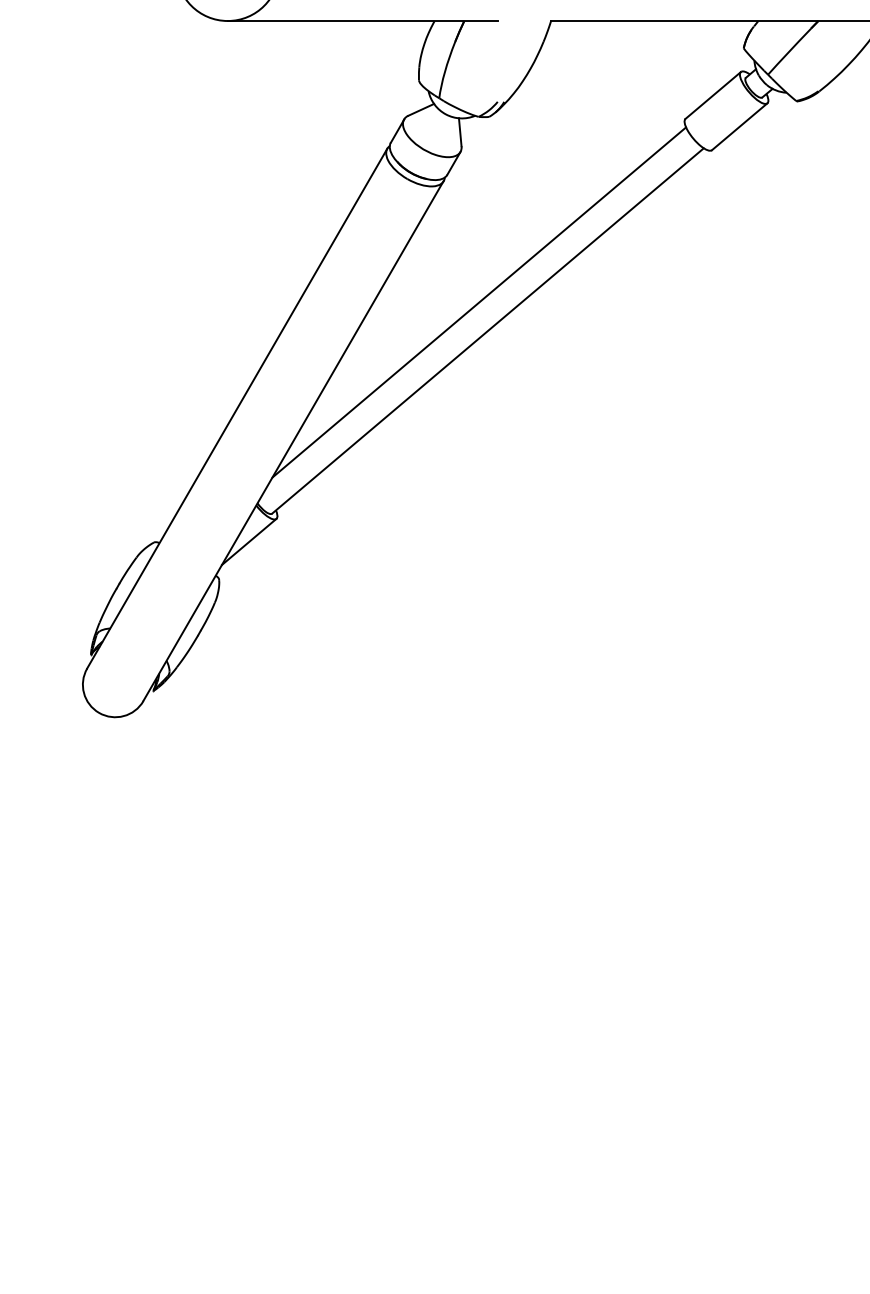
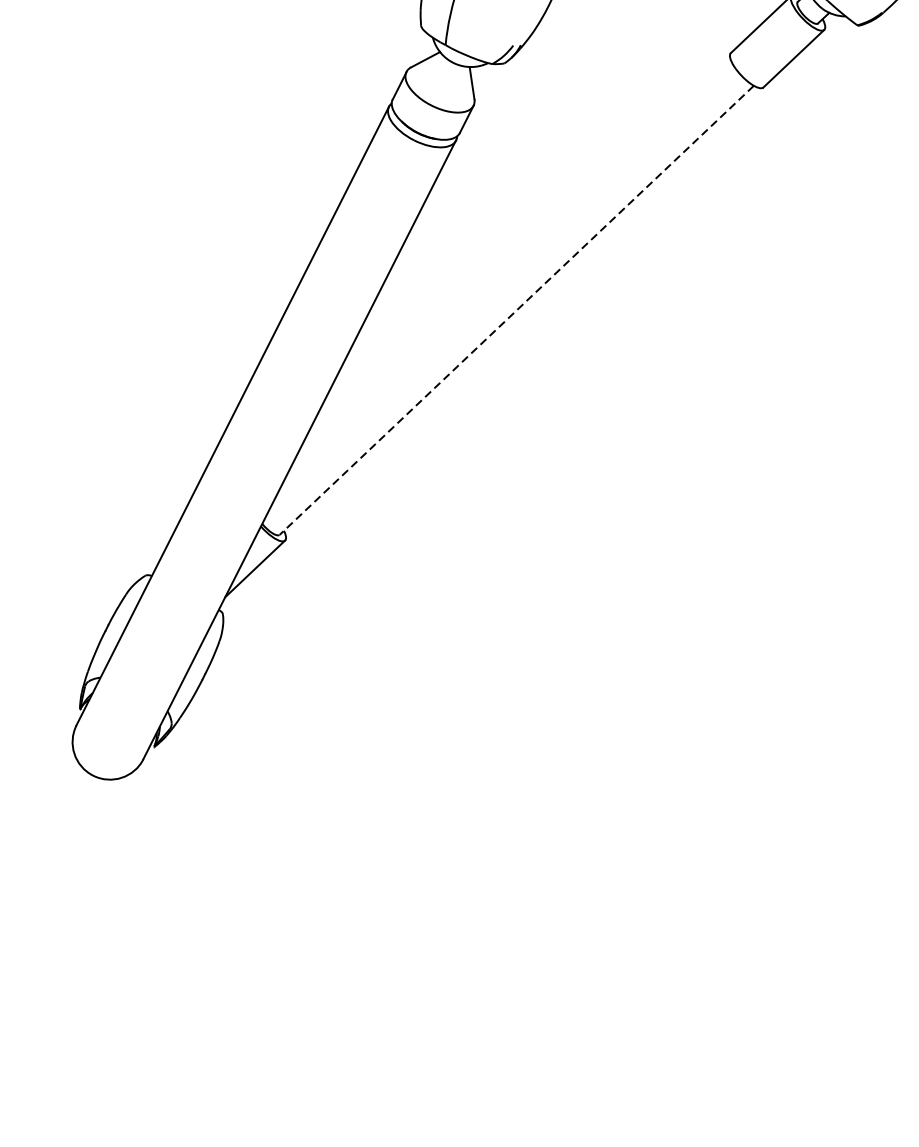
line: (478, 302) -> (504, 278), removed
line: (487, 331) -> (516, 310), solid -> dashed

